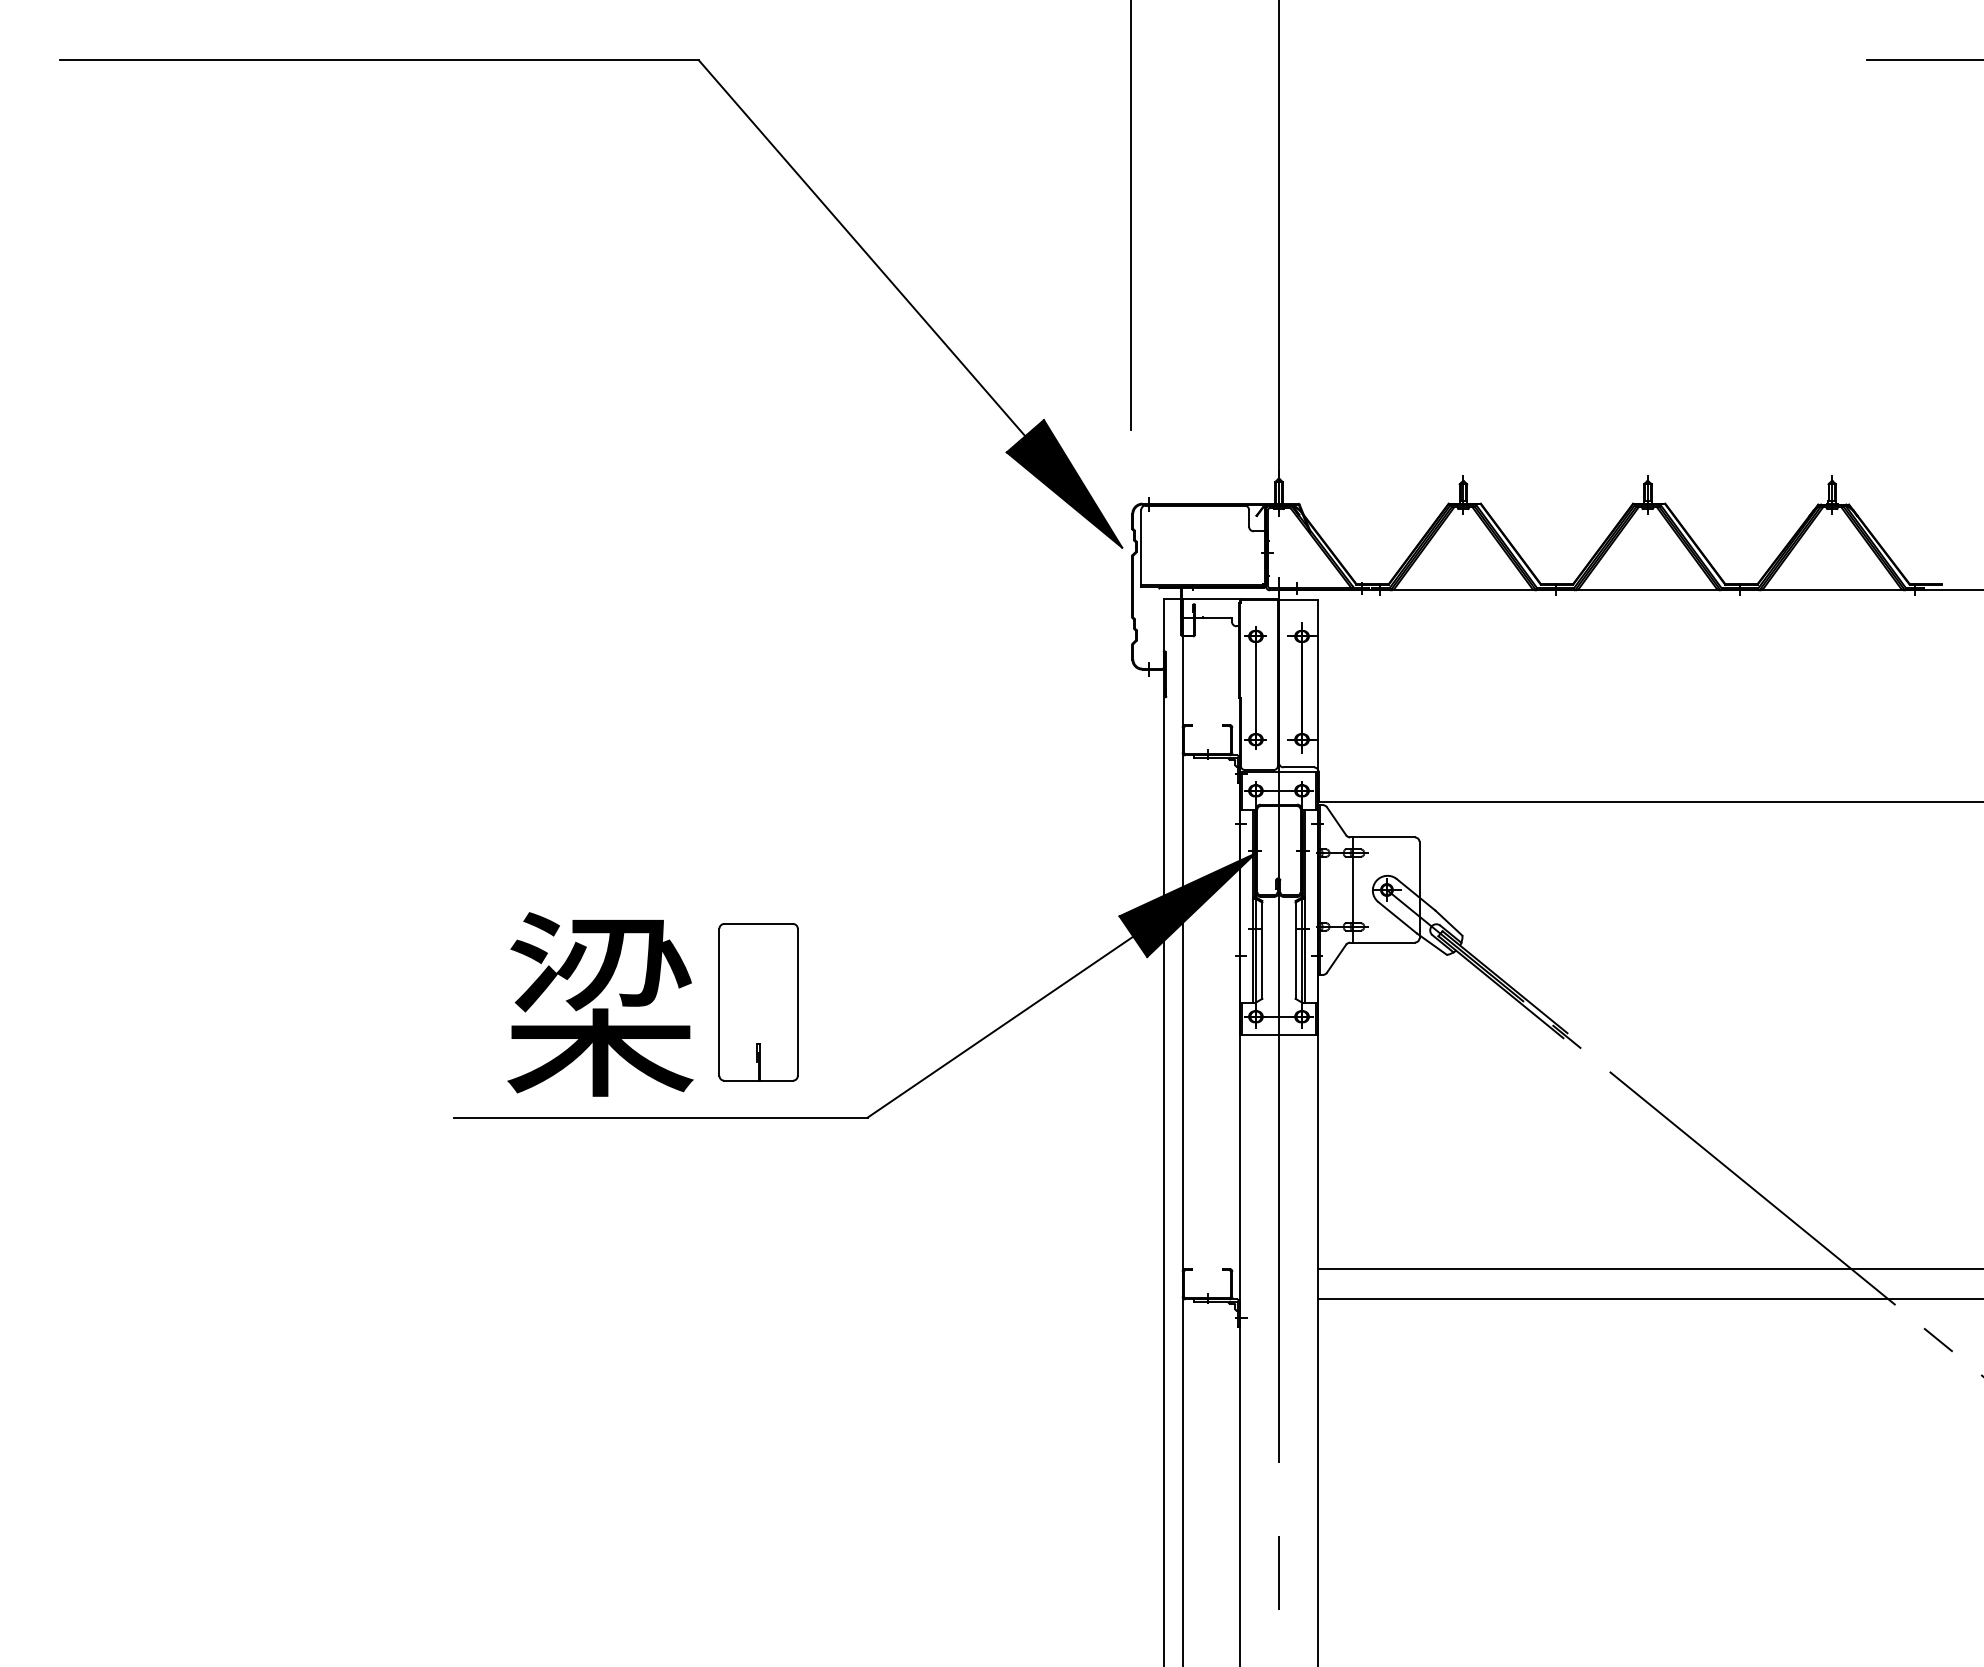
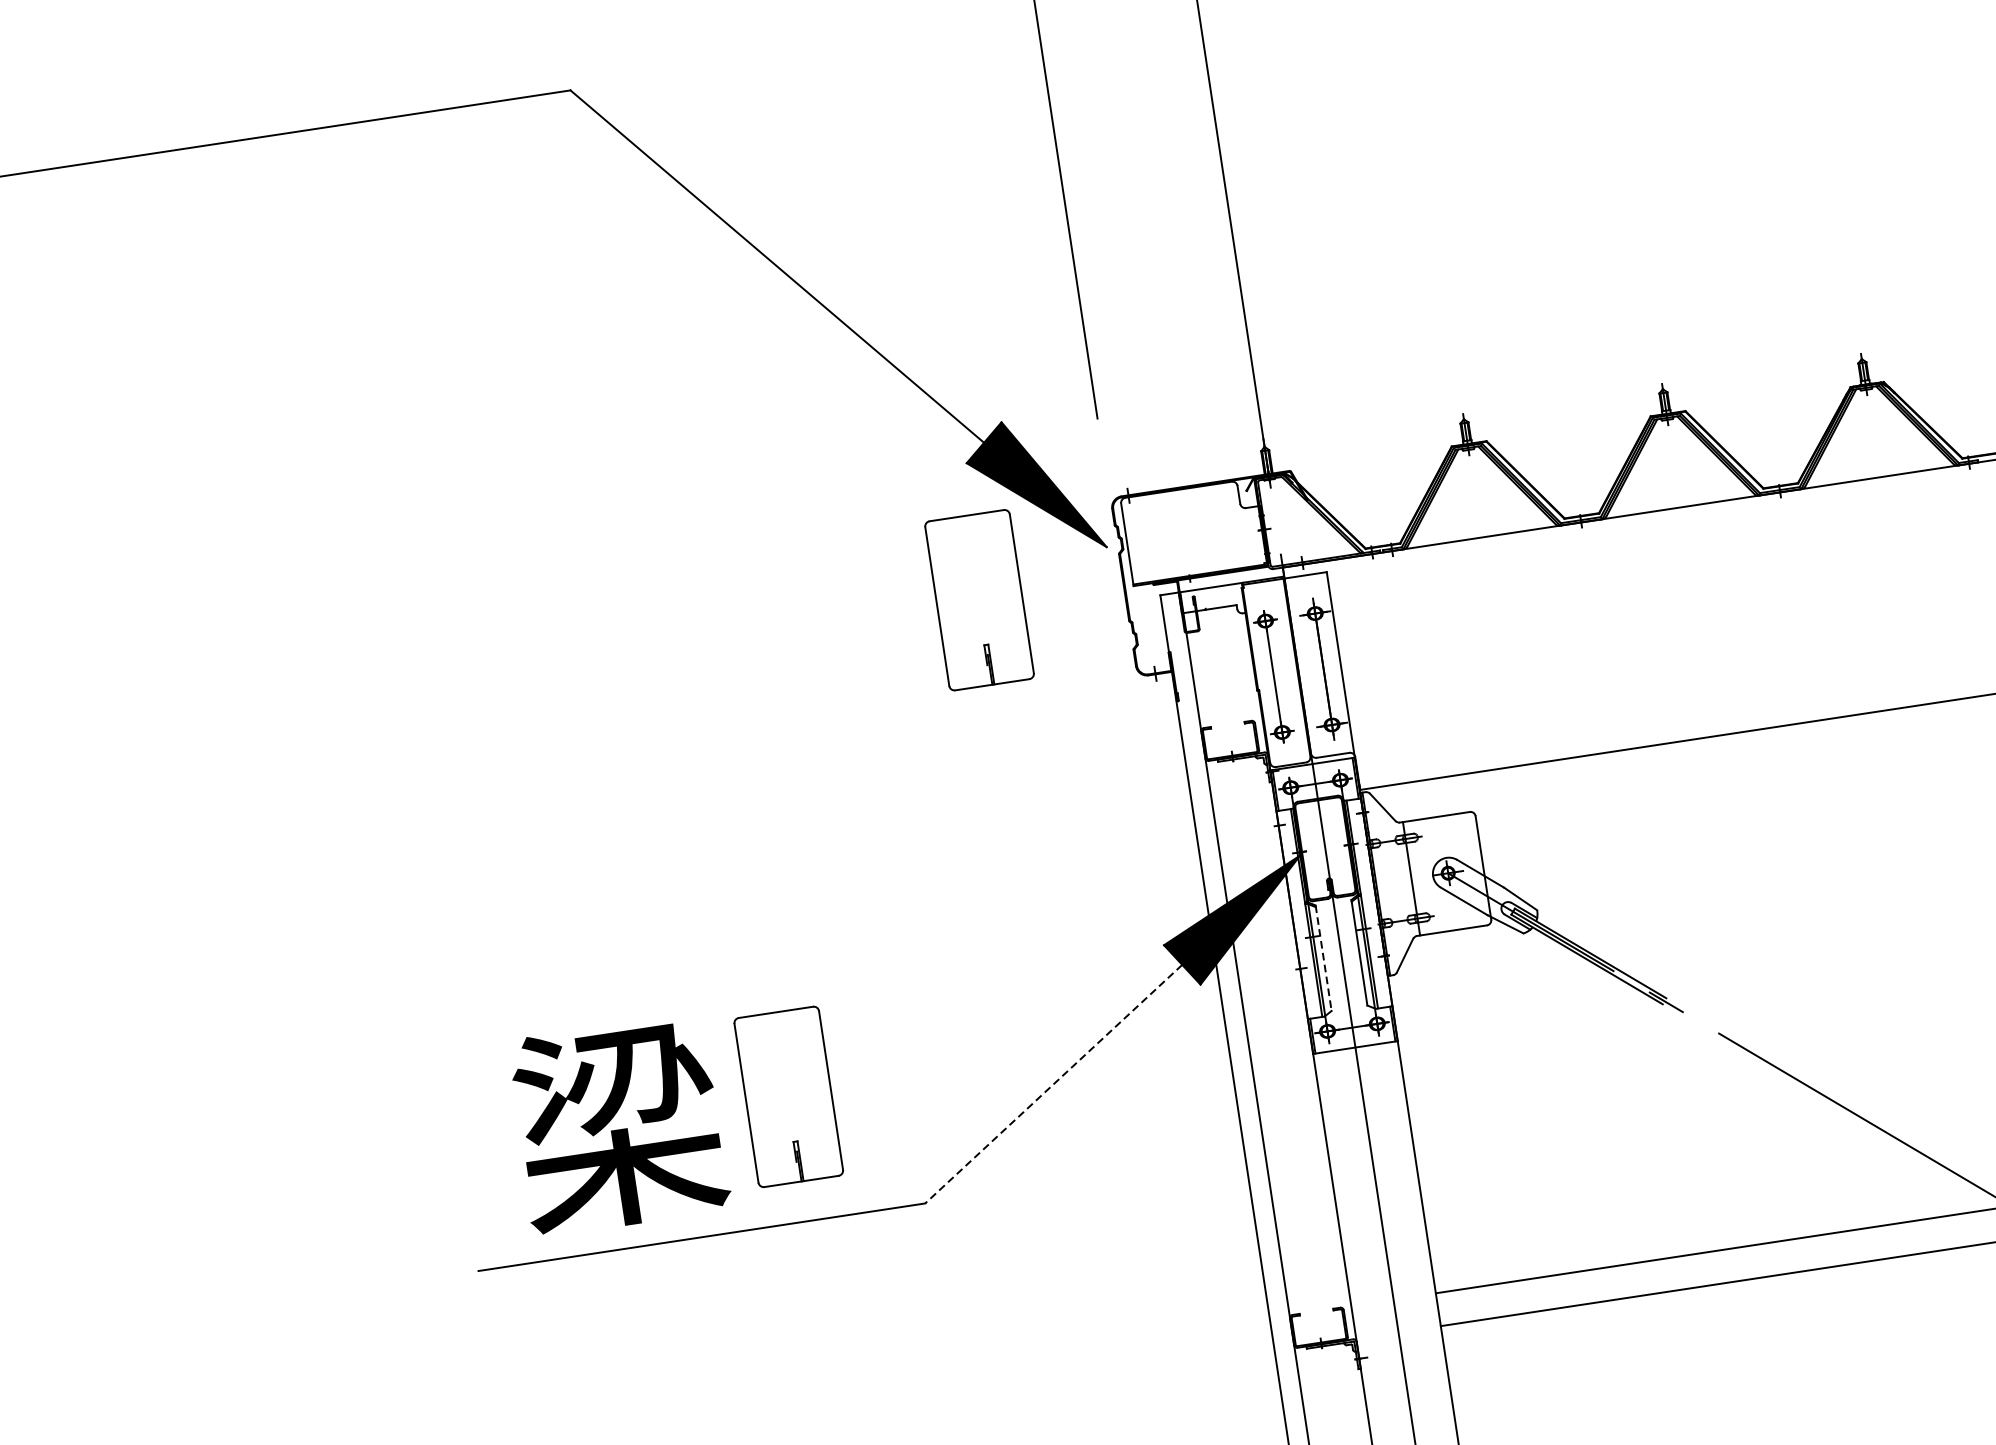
part: (999, 578) -> (979, 600), added
line: (1262, 949) -> (1323, 957), solid -> dashed
line: (1000, 1027) -> (1053, 1084), solid -> dashed

